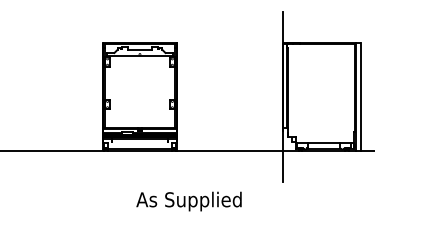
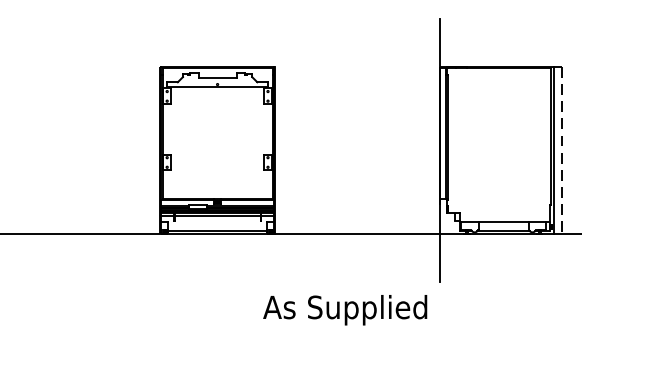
line: (361, 97) -> (562, 151), solid -> dashed
text: (188, 201) -> (344, 310), moved

